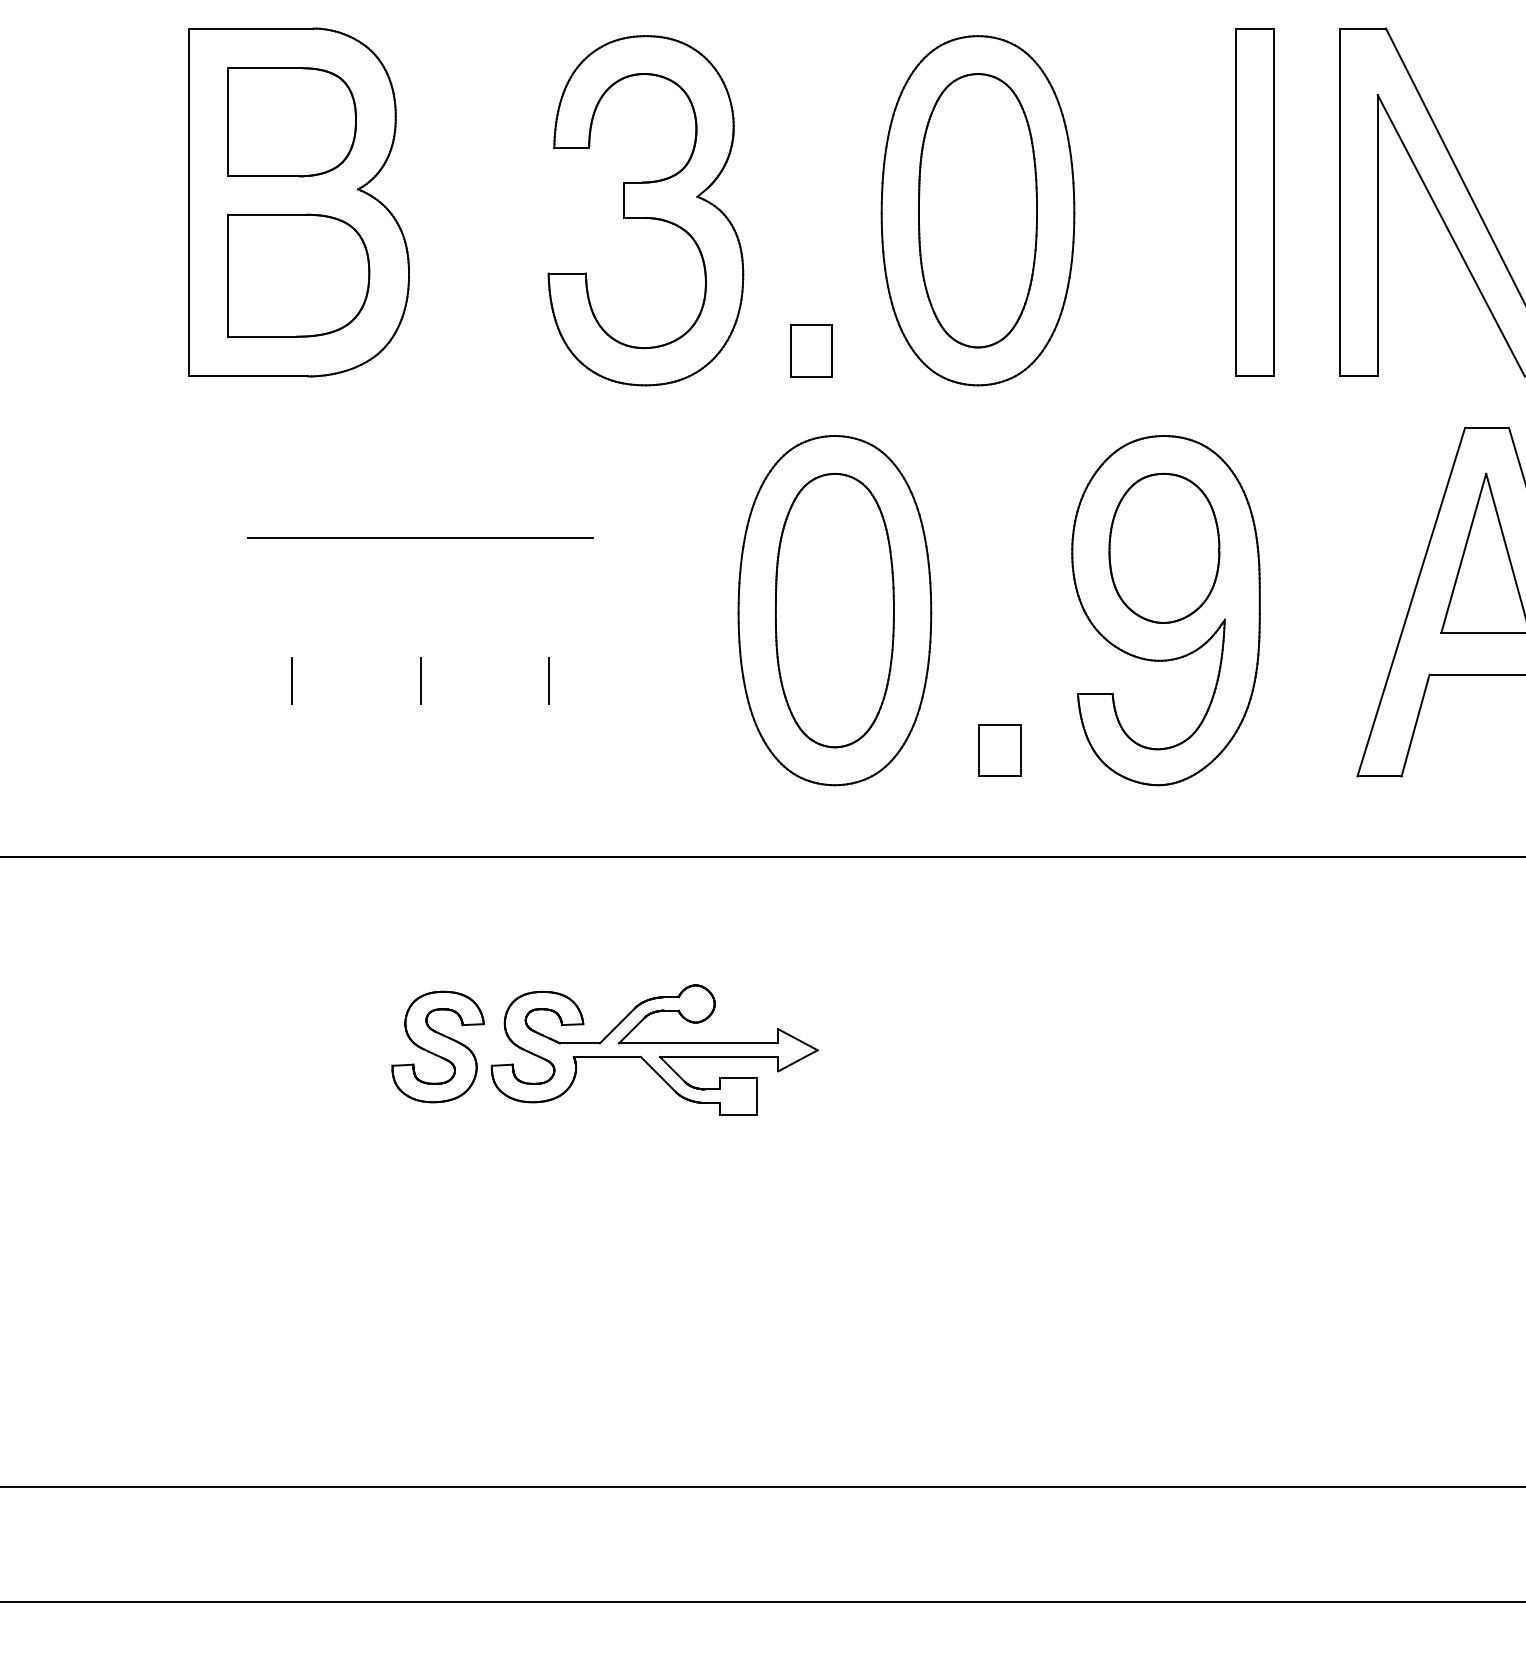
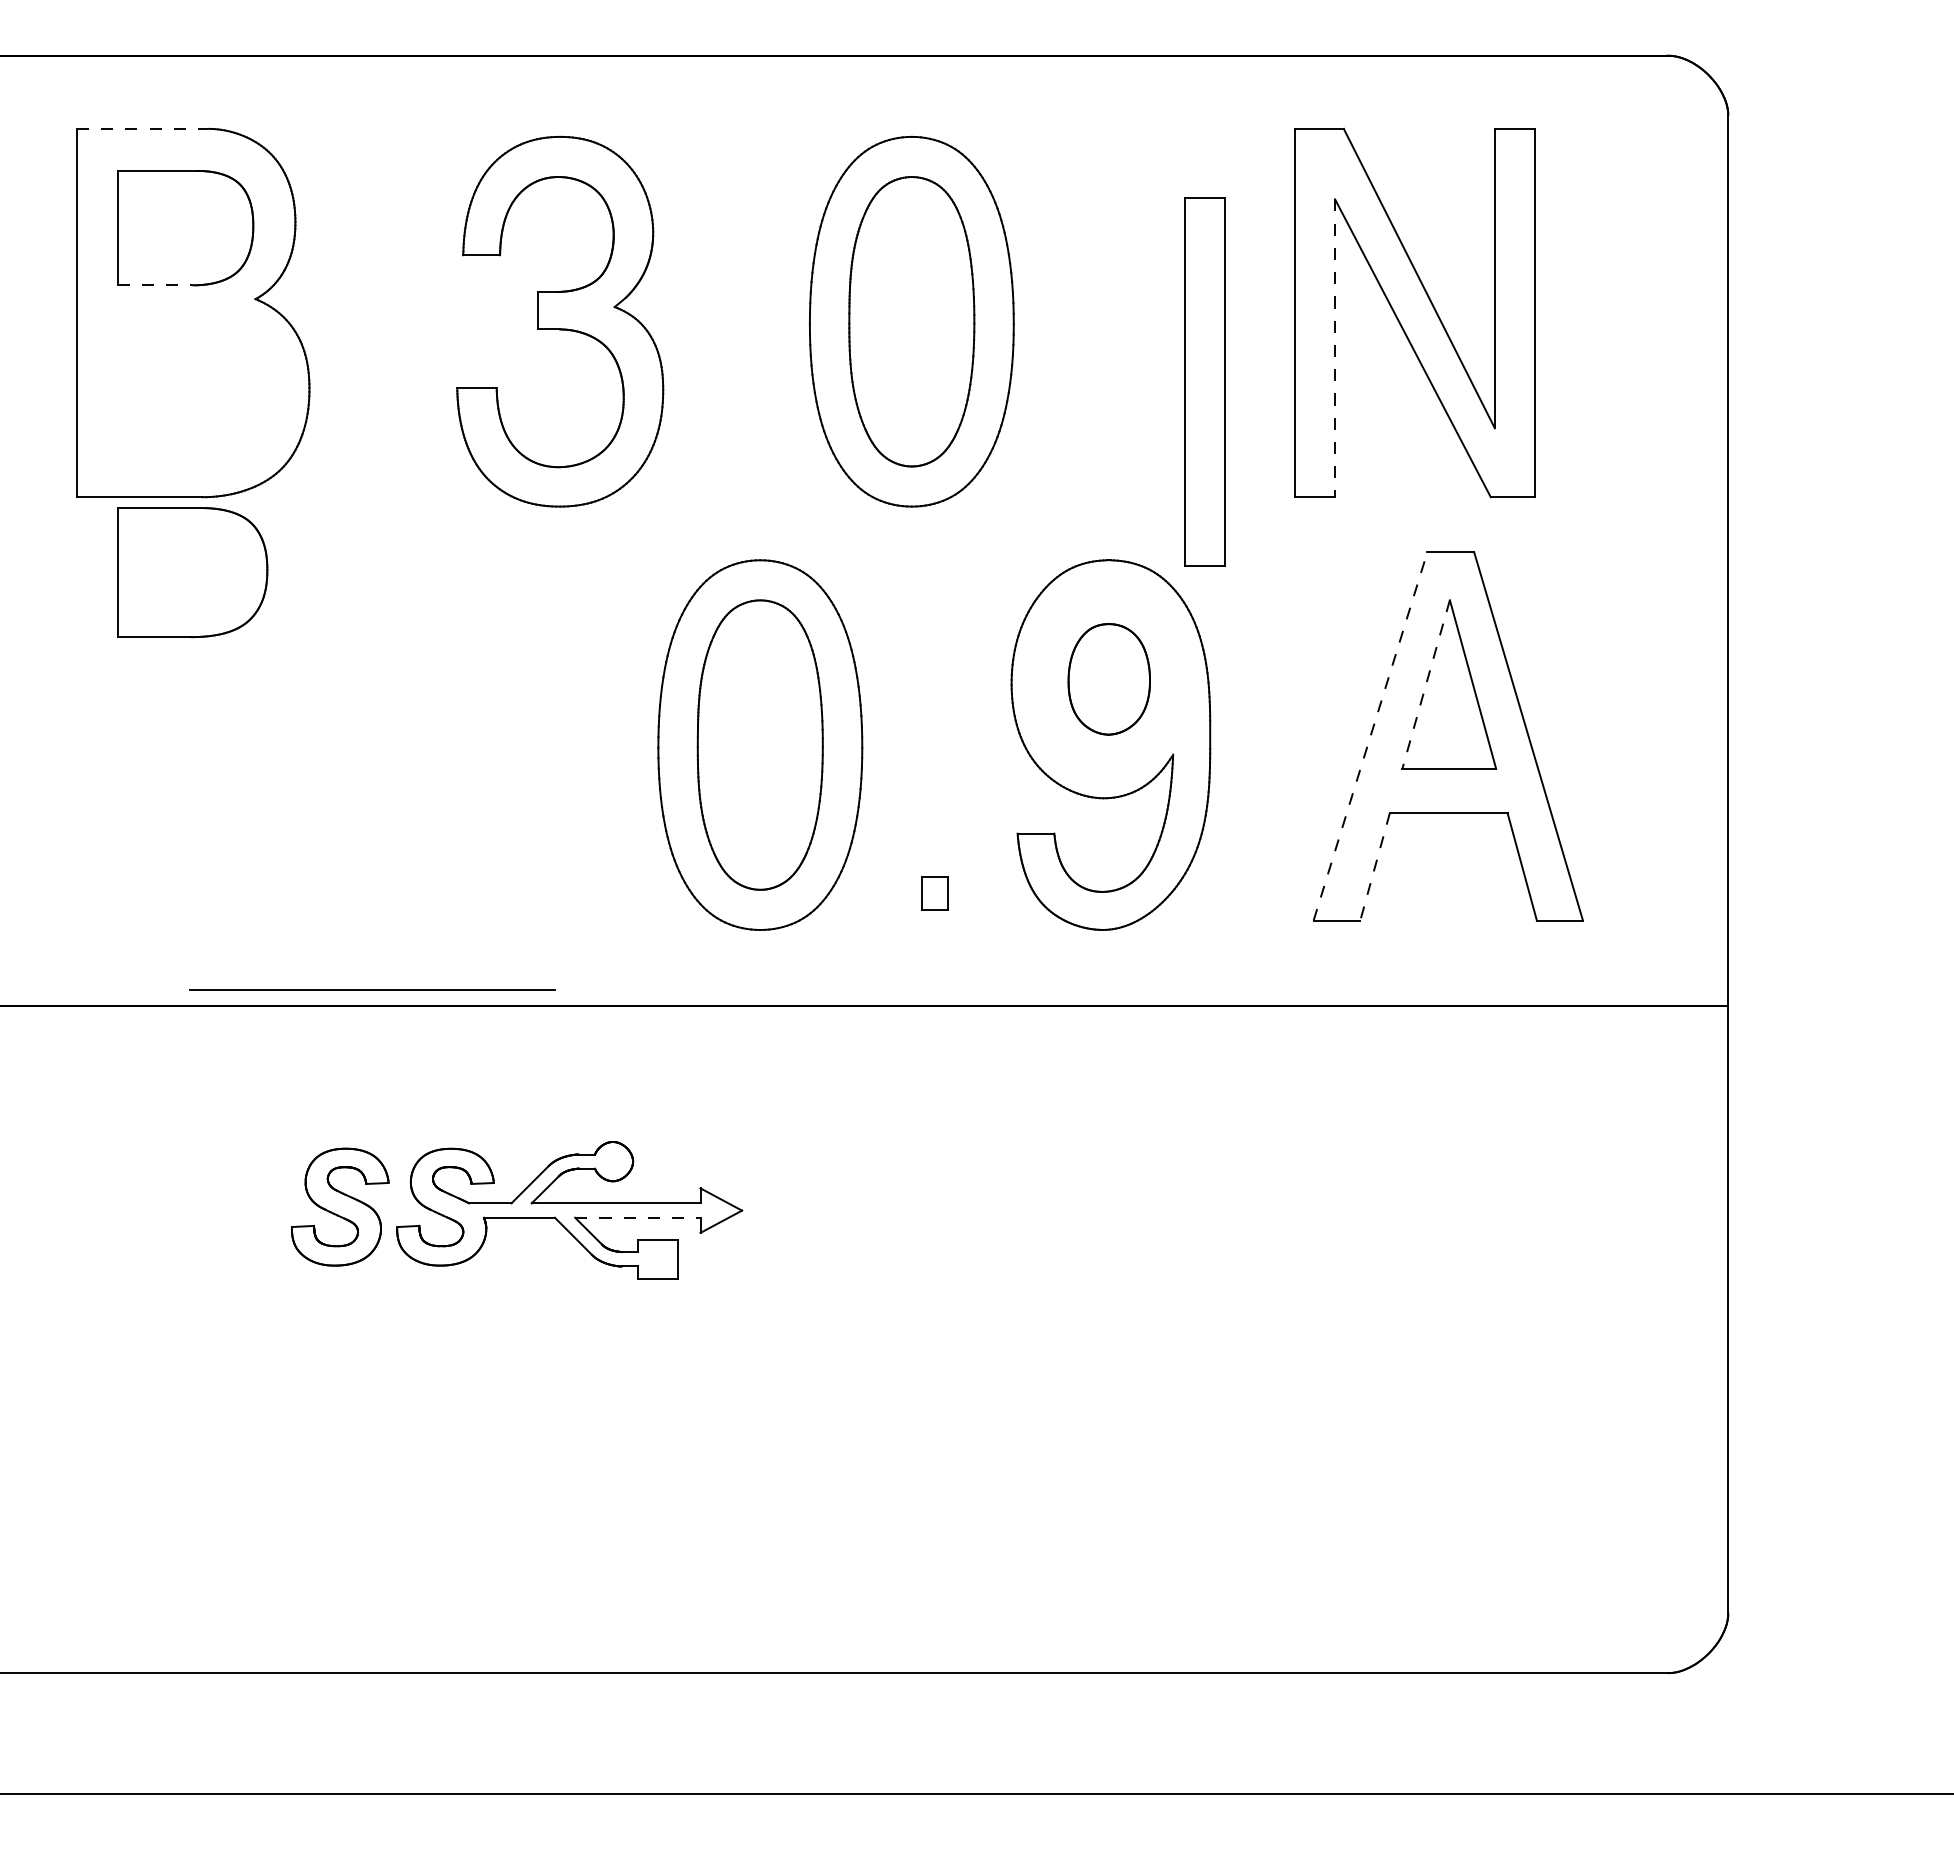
line: (251, 28) -> (142, 128), solid -> dashed
line: (263, 176) -> (155, 285), solid -> dashed
part: (1254, 202) -> (1204, 381), moved
line: (1378, 236) -> (1335, 348), solid -> dashed
part: (298, 275) -> (192, 572), moved
part: (811, 350) -> (735, 469), removed
line: (420, 538) -> (372, 989), moved
part: (1164, 548) -> (1109, 679), size x0.7
line: (1464, 553) -> (1426, 684), solid -> dashed
line: (1411, 602) -> (1370, 736), solid -> dashed
line: (291, 680) -> (184, 819), removed
line: (421, 680) -> (322, 819), removed
line: (548, 680) -> (457, 819), removed
line: (1415, 725) -> (1375, 866), solid -> dashed
part: (999, 750) -> (934, 893), size x0.6
line: (718, 1056) -> (637, 1217), solid -> dashed

